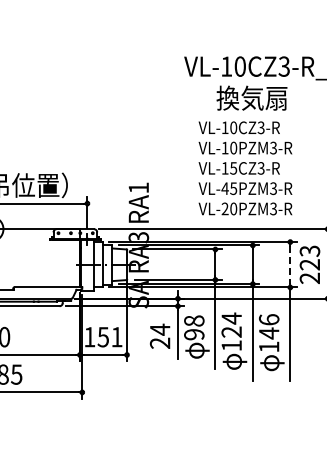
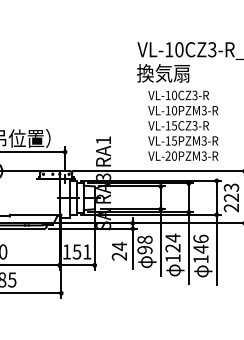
text: (251, 97) -> (163, 72), moved
text: (224, 188) -> (167, 140), VL-45PZM3-R -> VL-15PZM3-R
line: (290, 264) -> (216, 197), dashed -> solid

